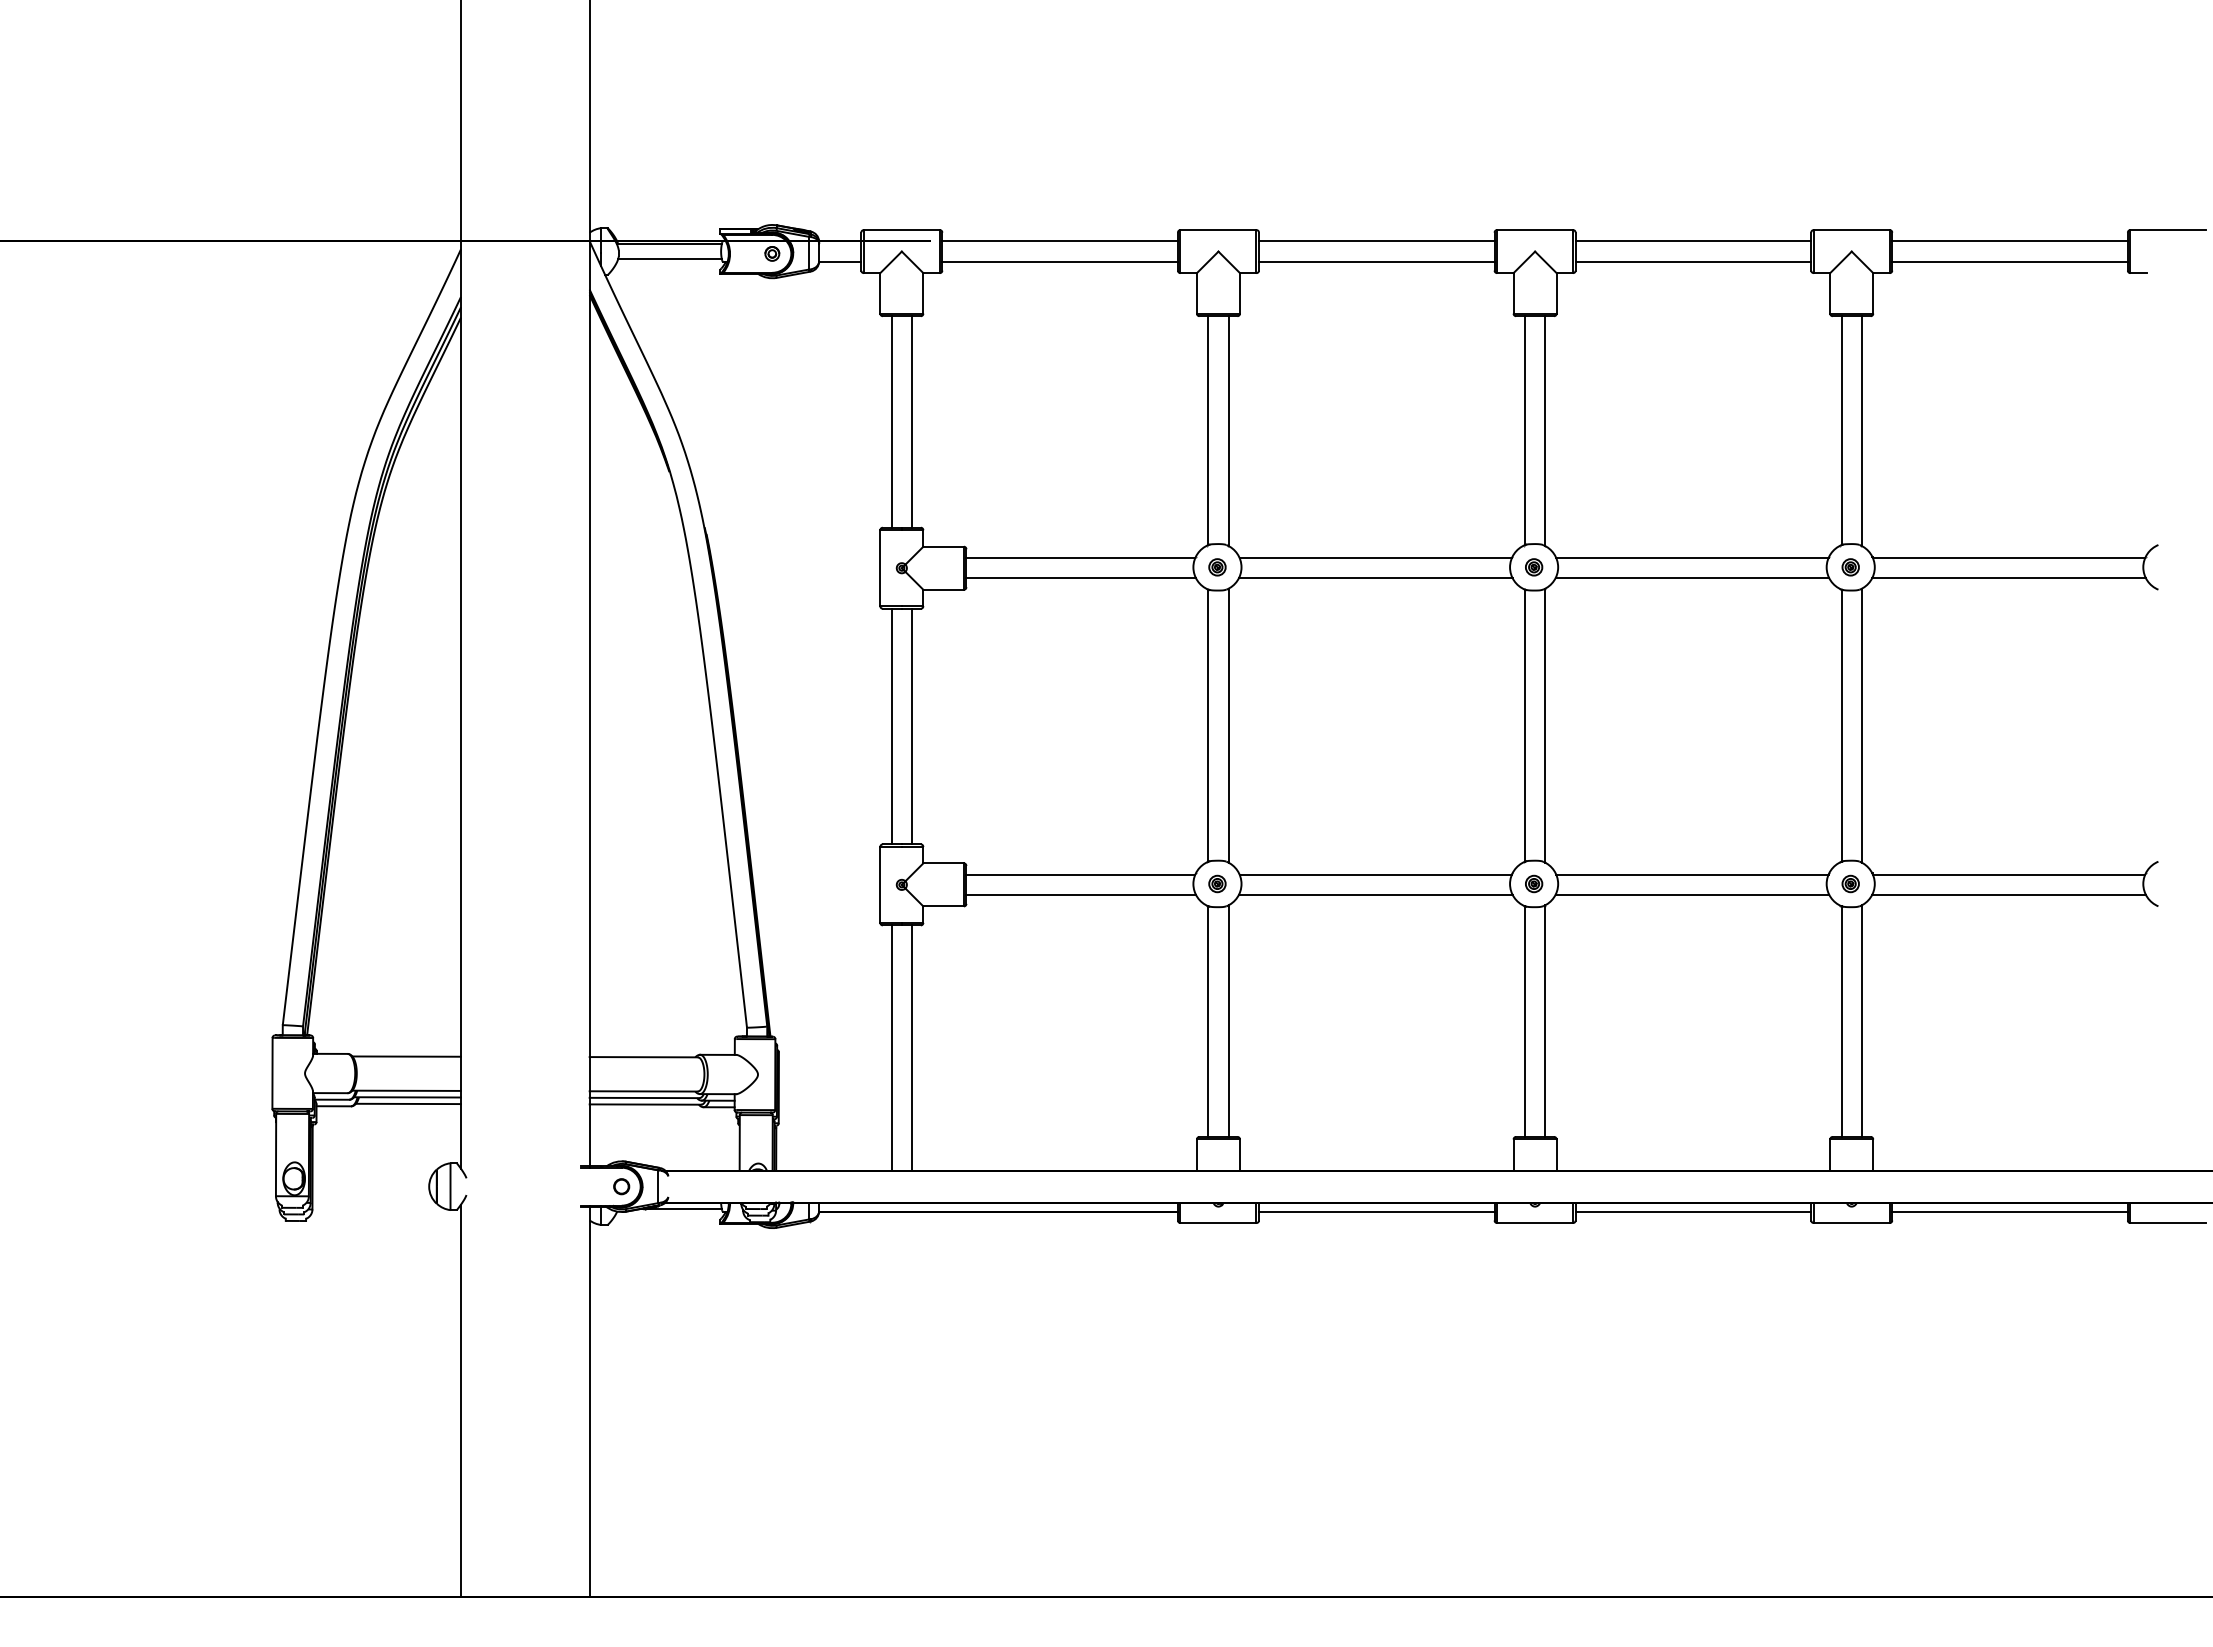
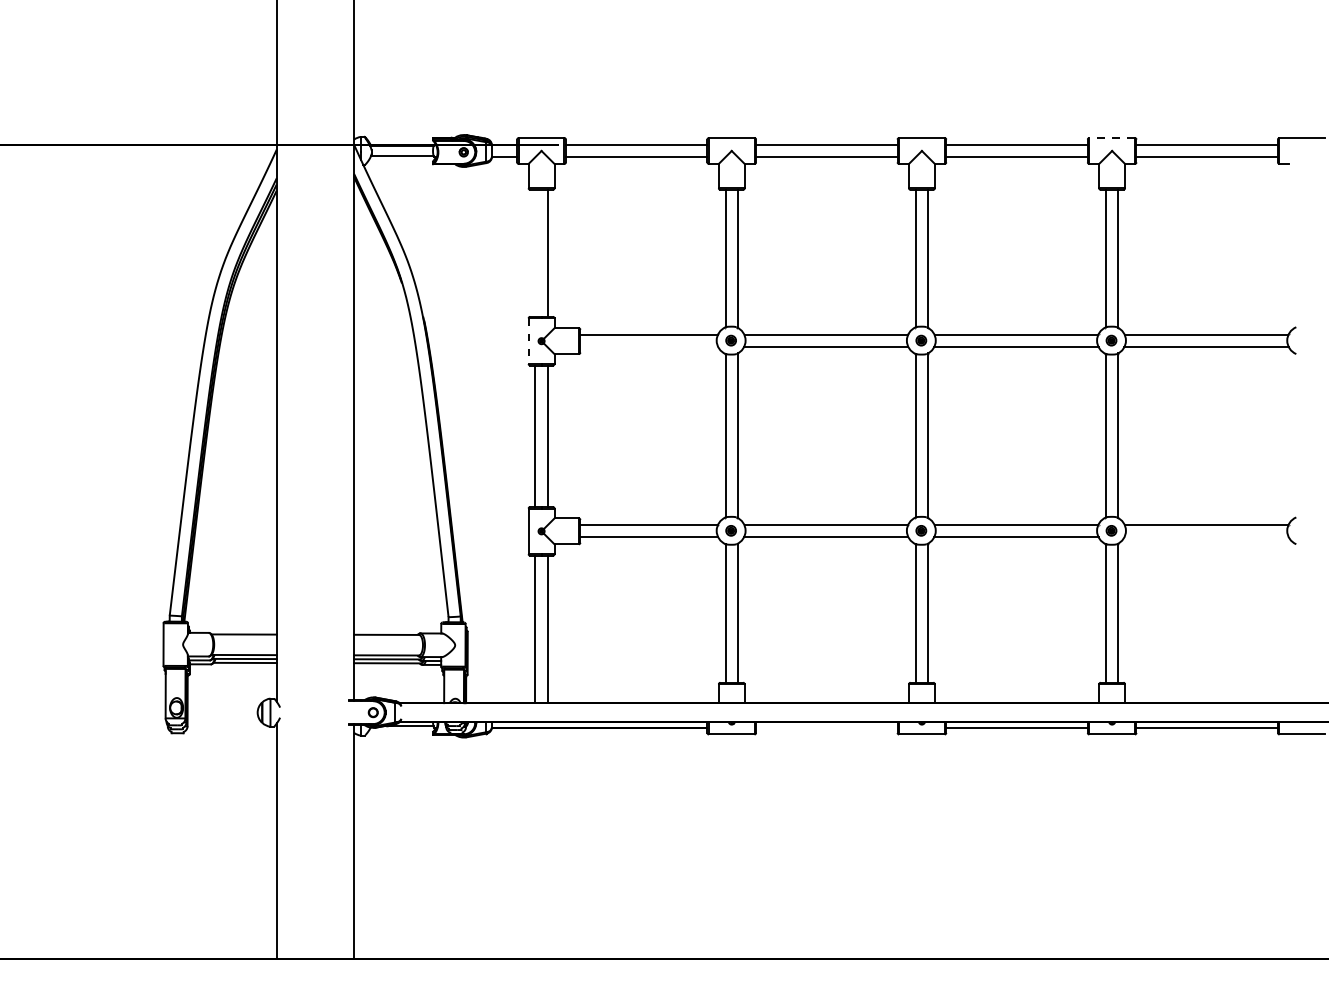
line: (1852, 230) -> (1112, 138), solid -> dashed
line: (891, 420) -> (535, 252), removed
line: (880, 568) -> (528, 341), solid -> dashed
line: (1081, 578) -> (649, 347), removed
line: (2008, 895) -> (1206, 537), removed
line: (1376, 1211) -> (826, 727), removed

